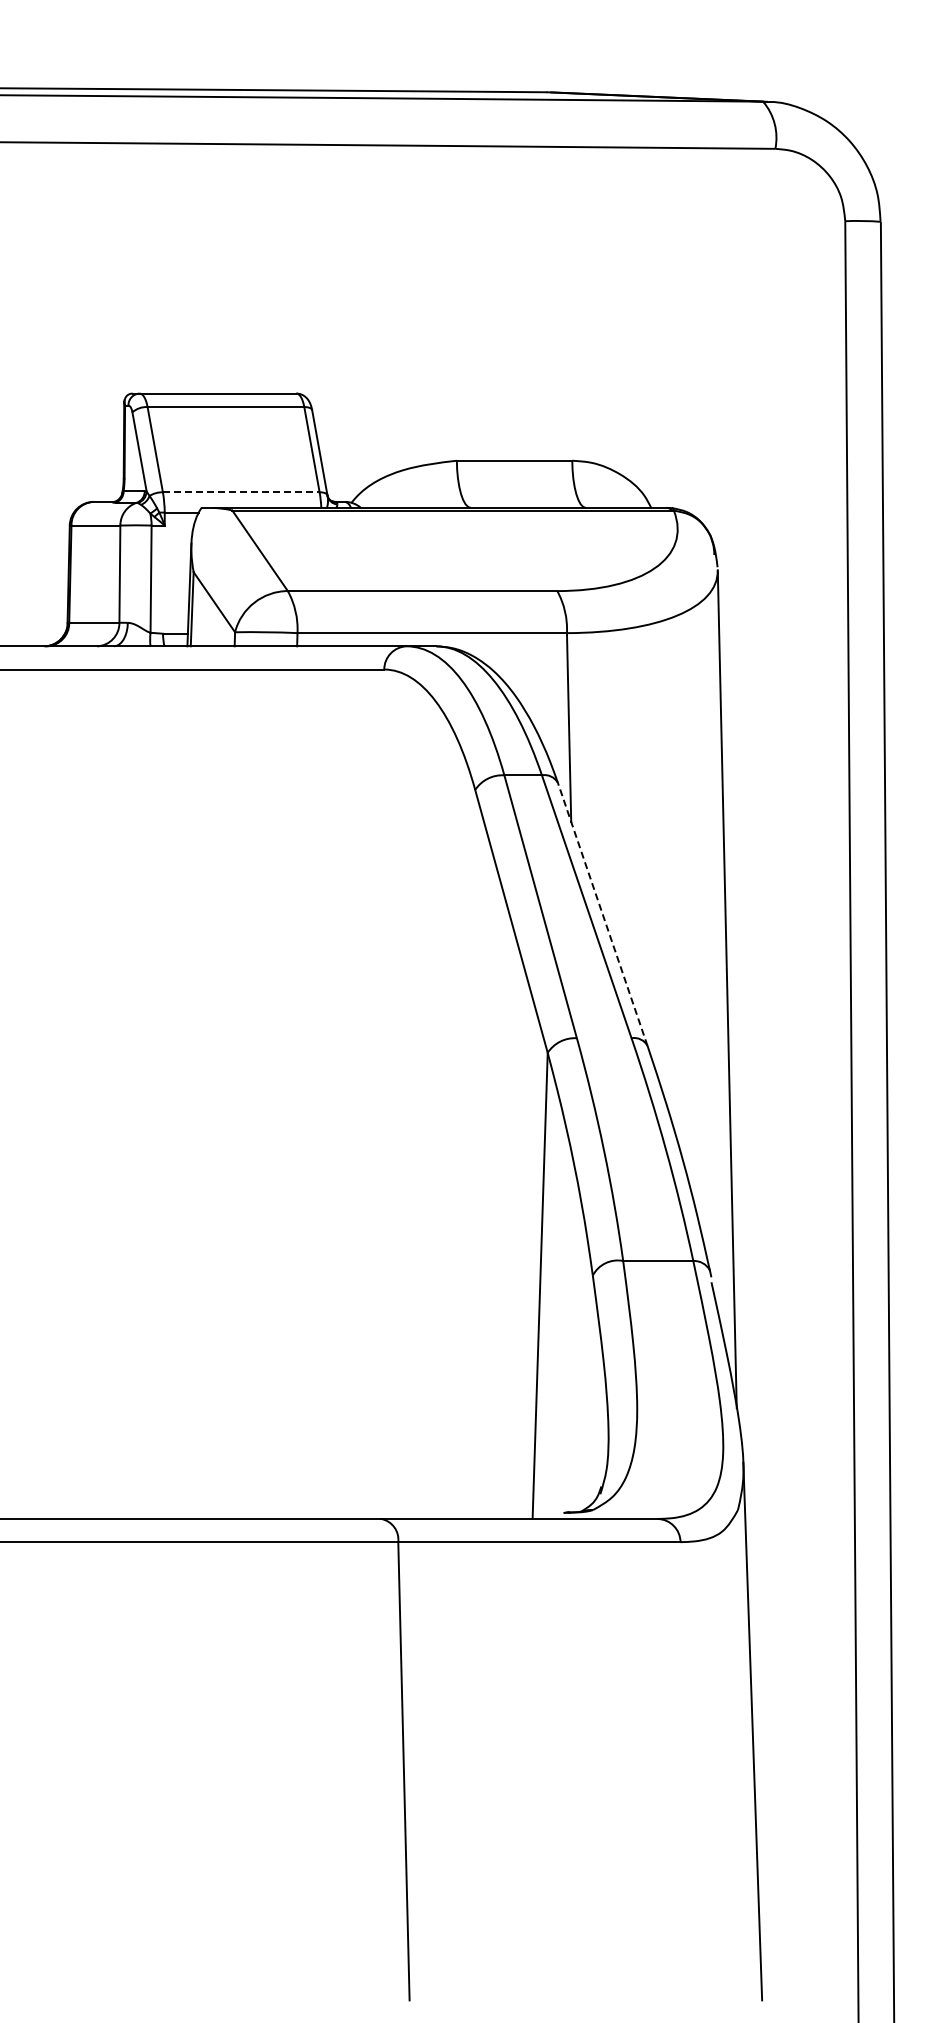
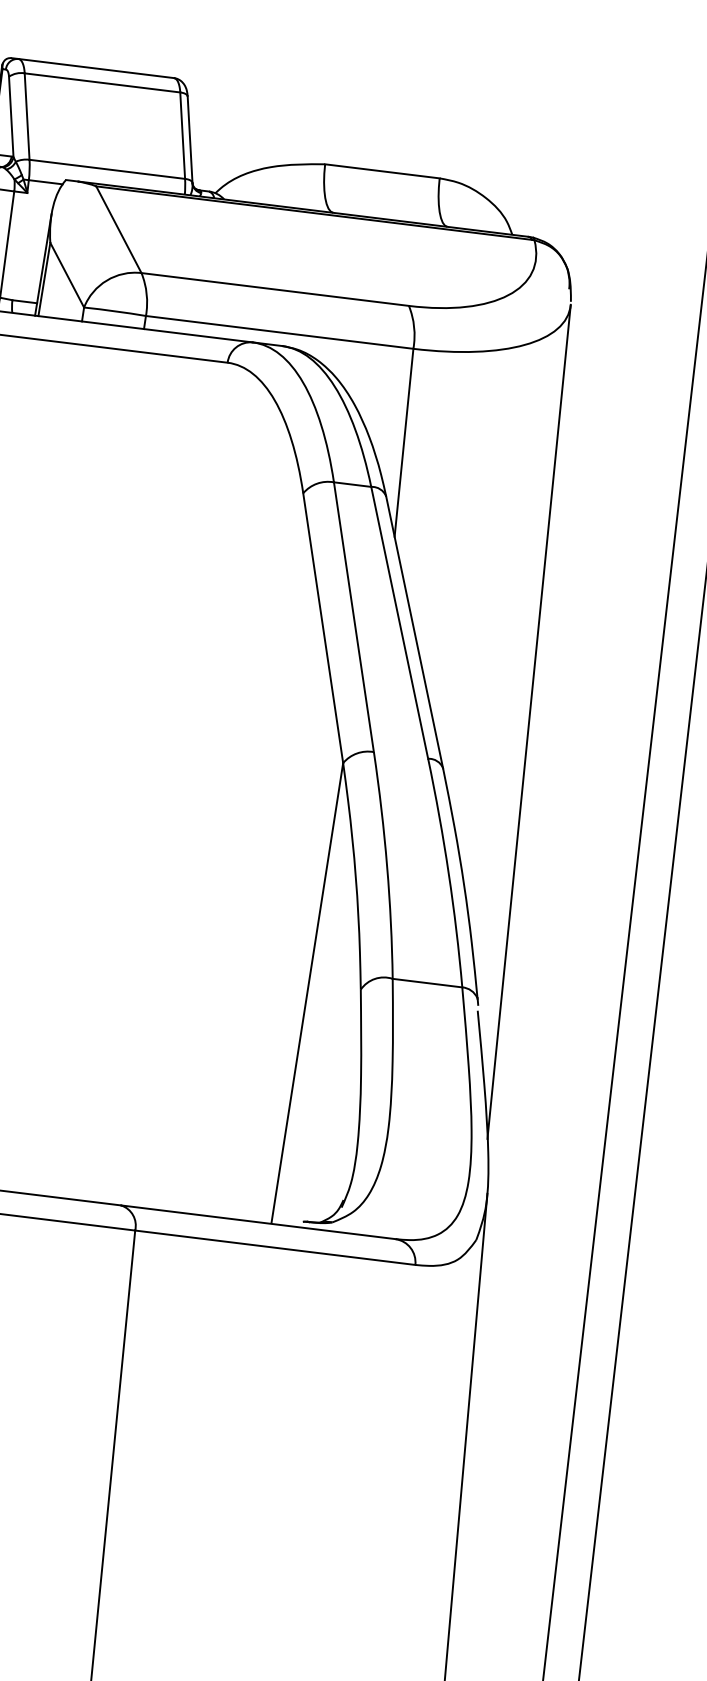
line: (241, 492) -> (107, 169), dashed -> solid
line: (602, 914) -> (414, 632), dashed -> solid

